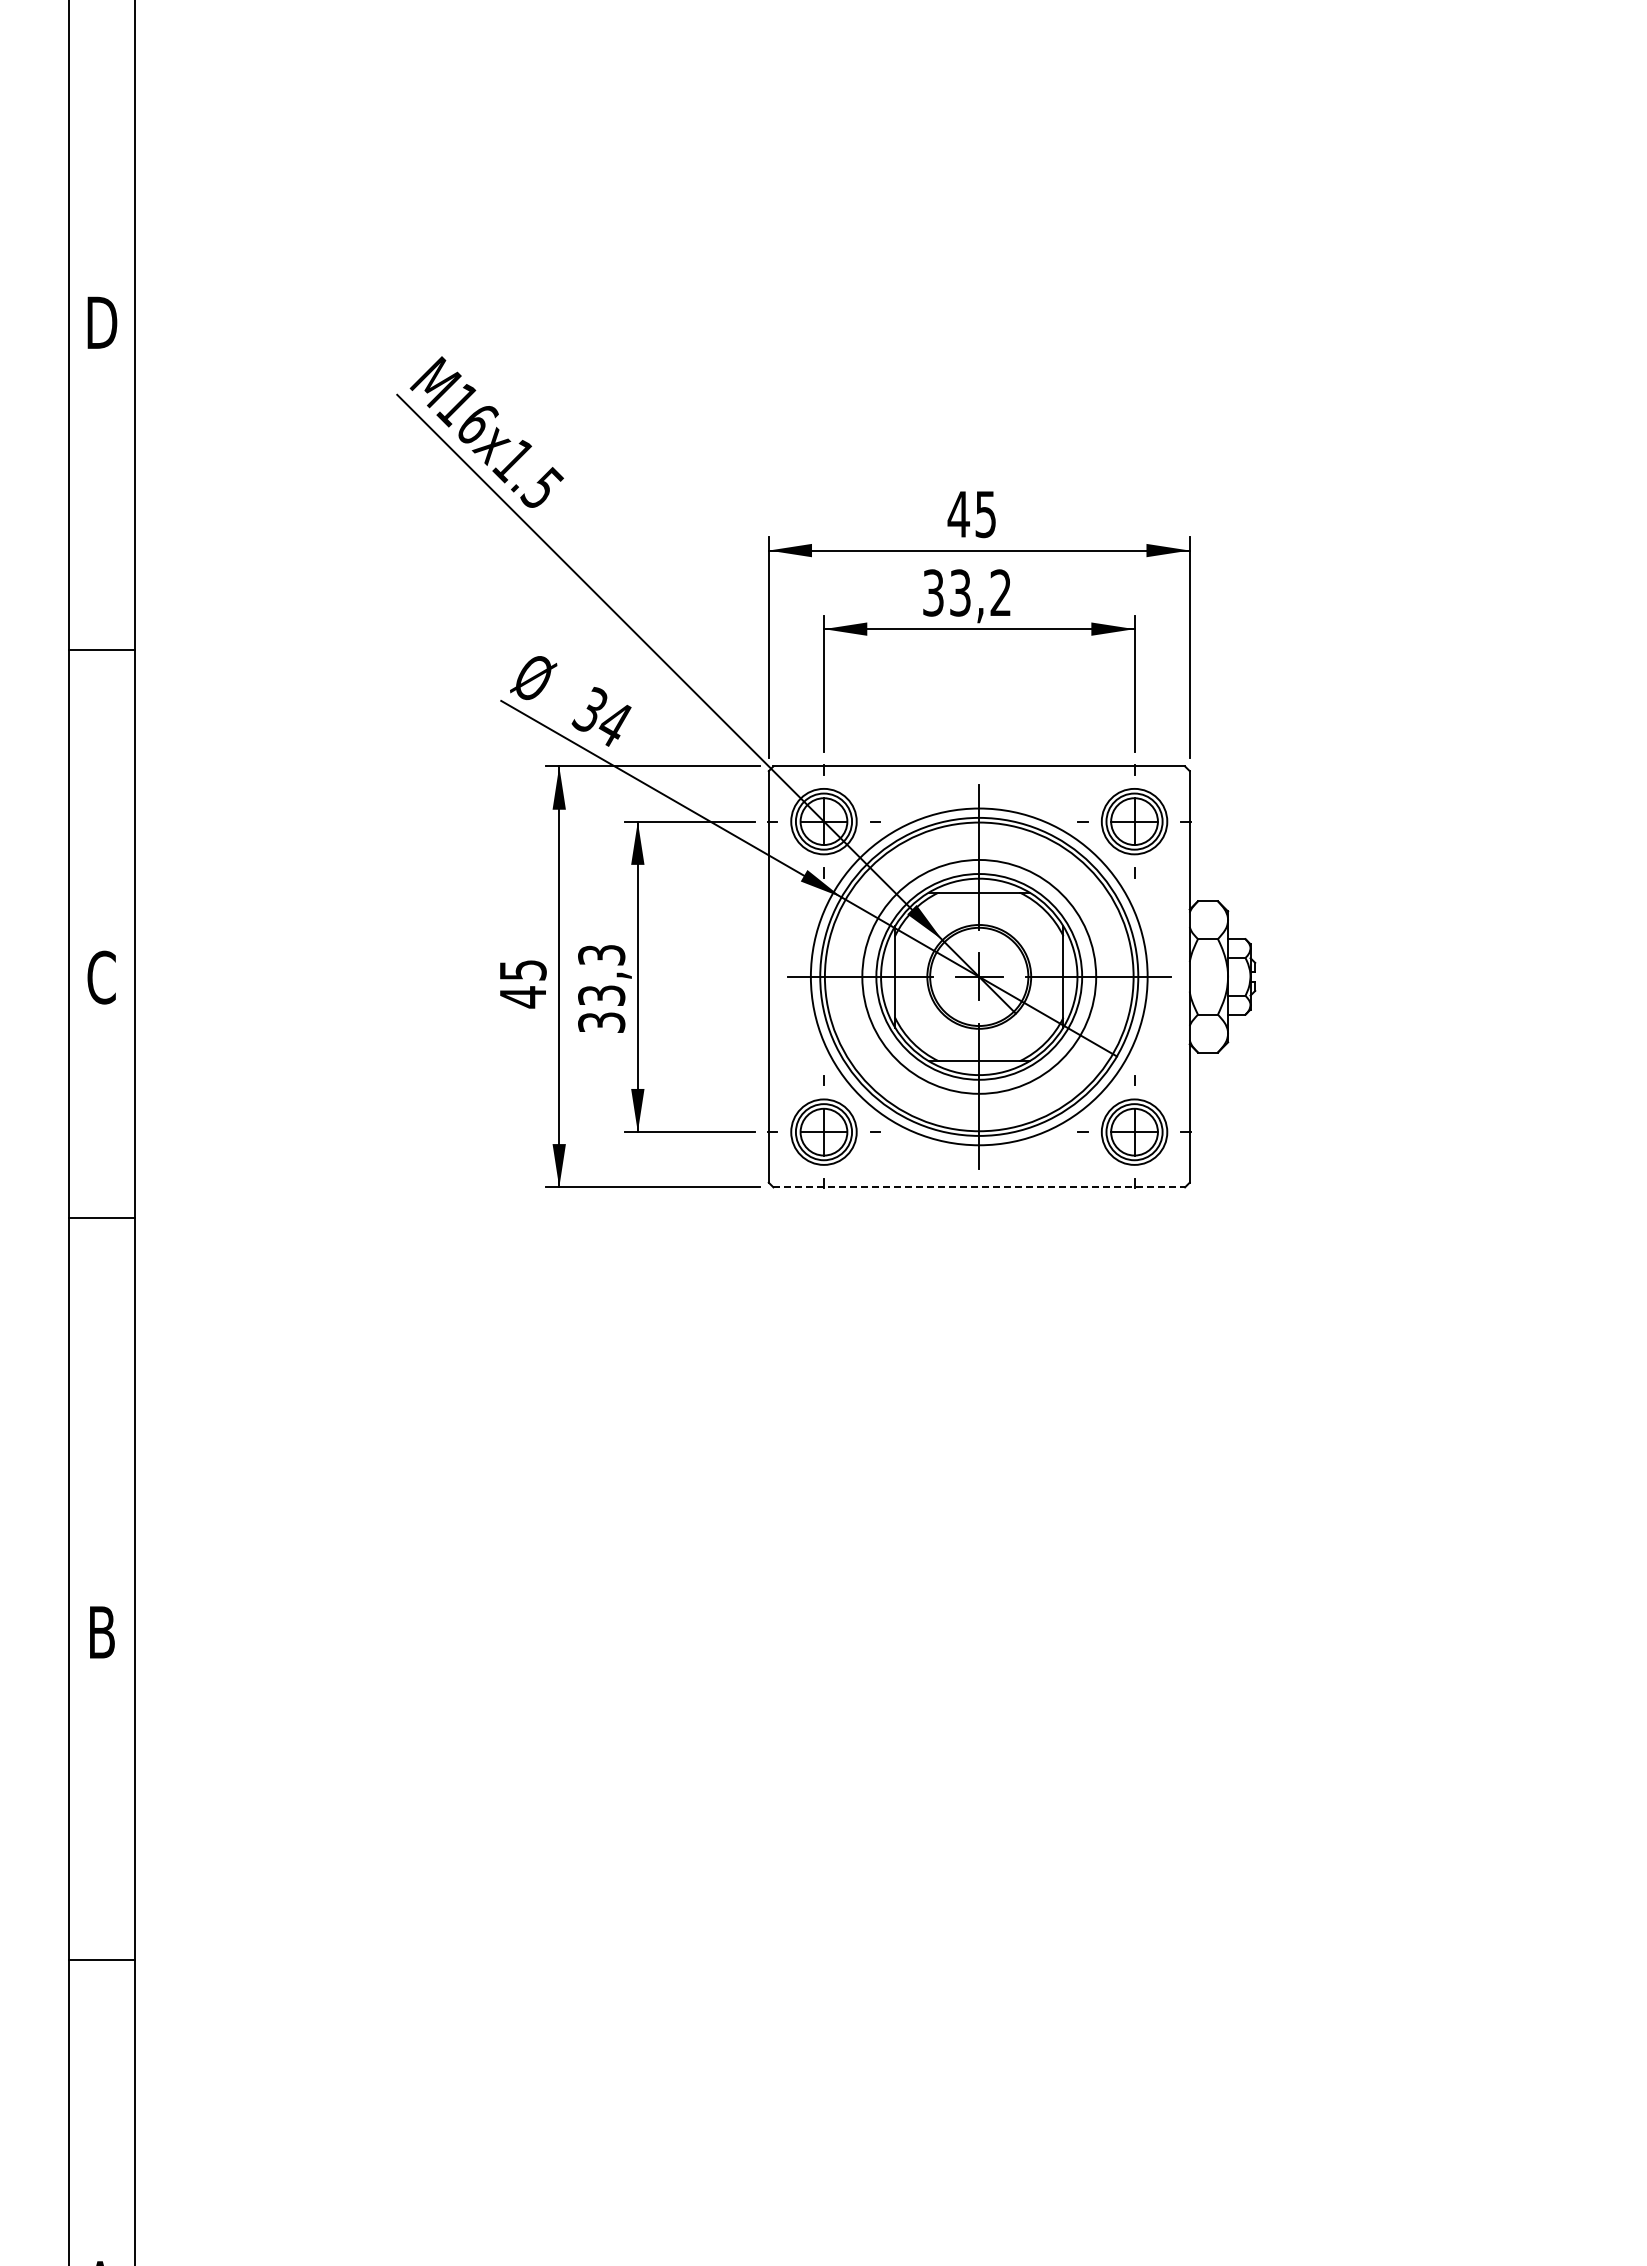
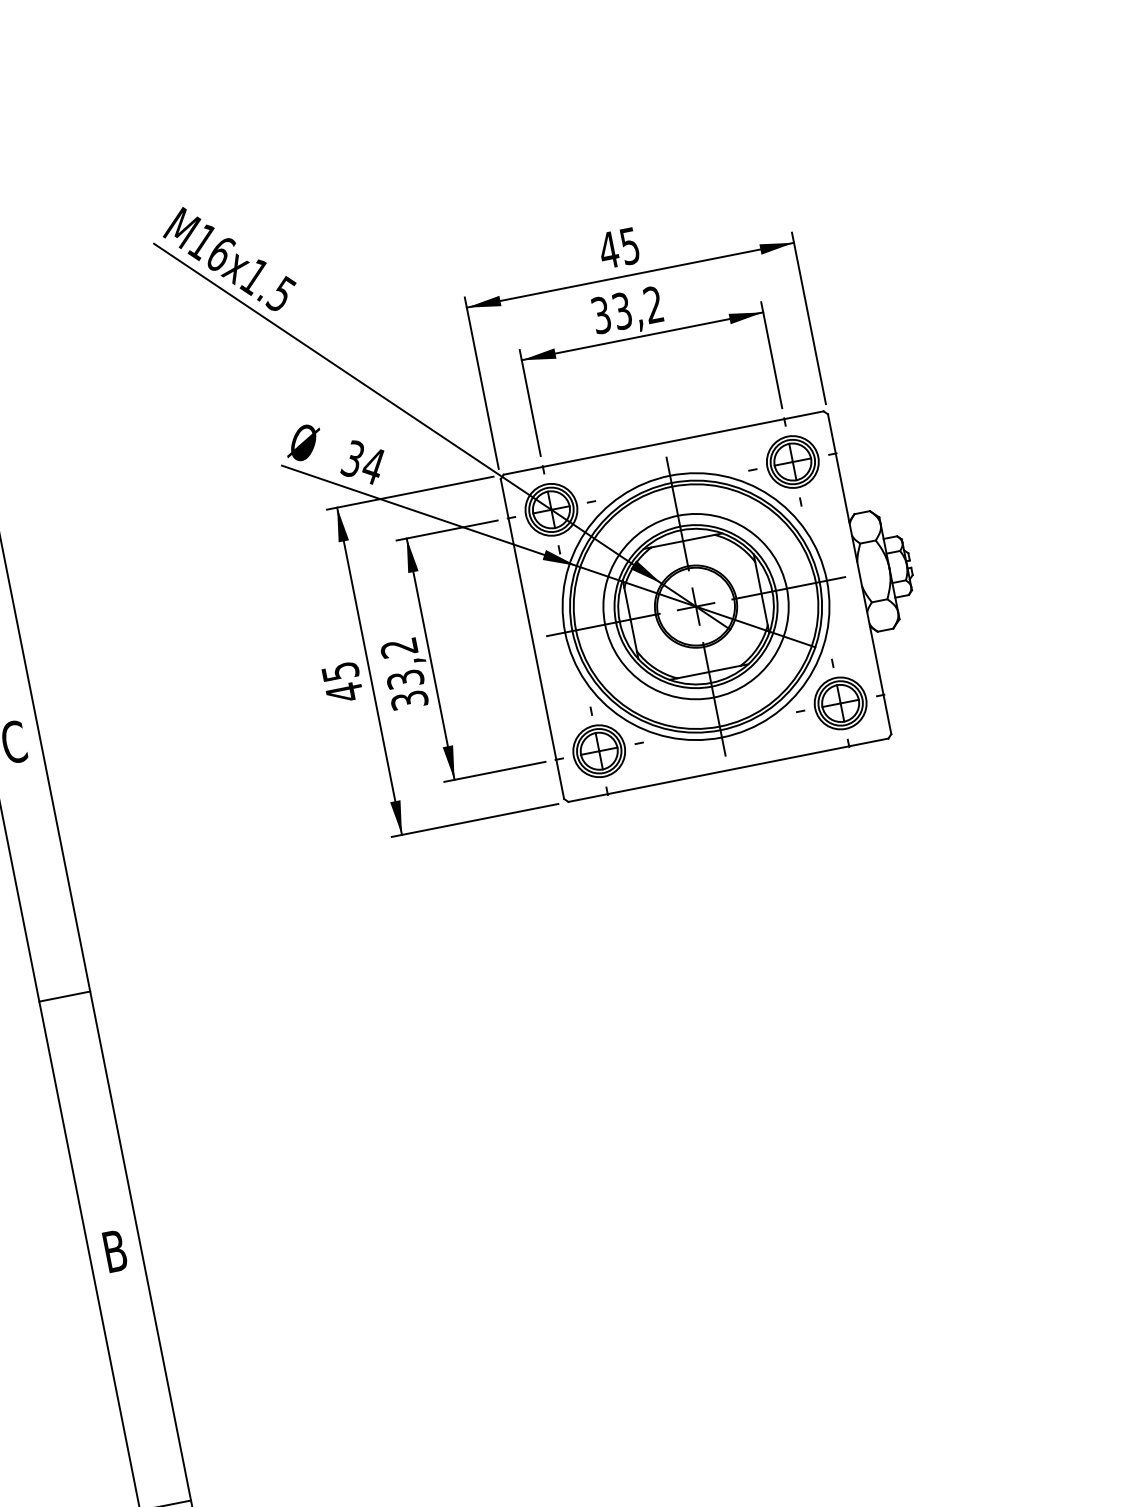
text: (601, 955) -> (399, 648), 33,3 -> 33,2
line: (979, 1187) -> (728, 770), dashed -> solid
line: (101, 1217) -> (64, 996), moved

